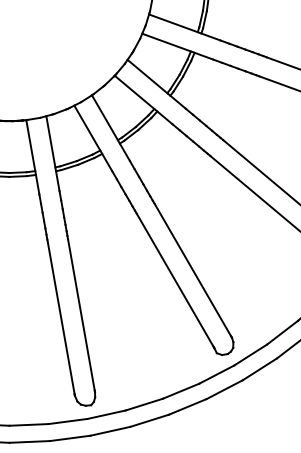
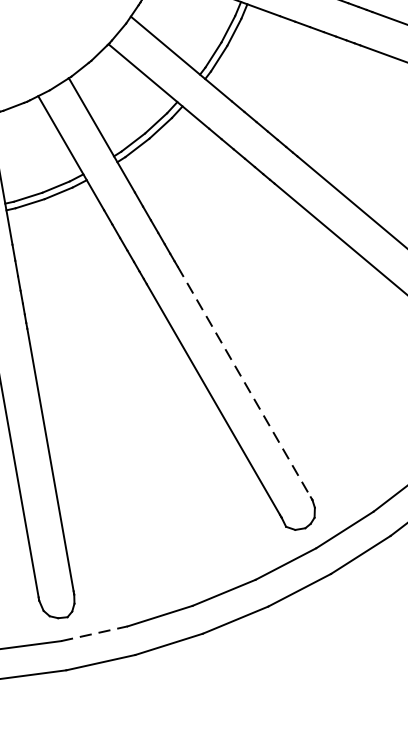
line: (192, 269) -> (243, 381), solid -> dashed
line: (106, 414) -> (94, 633), solid -> dashed

